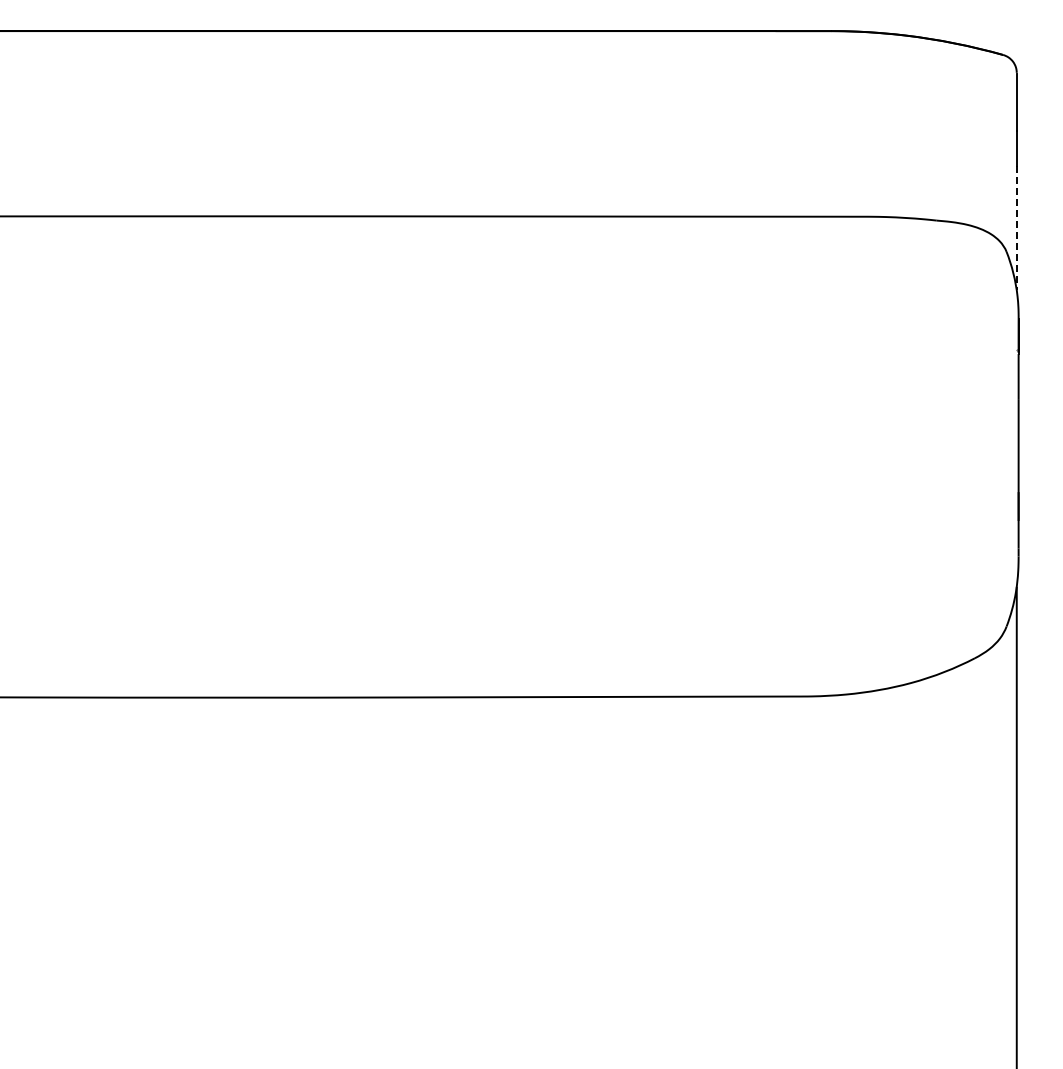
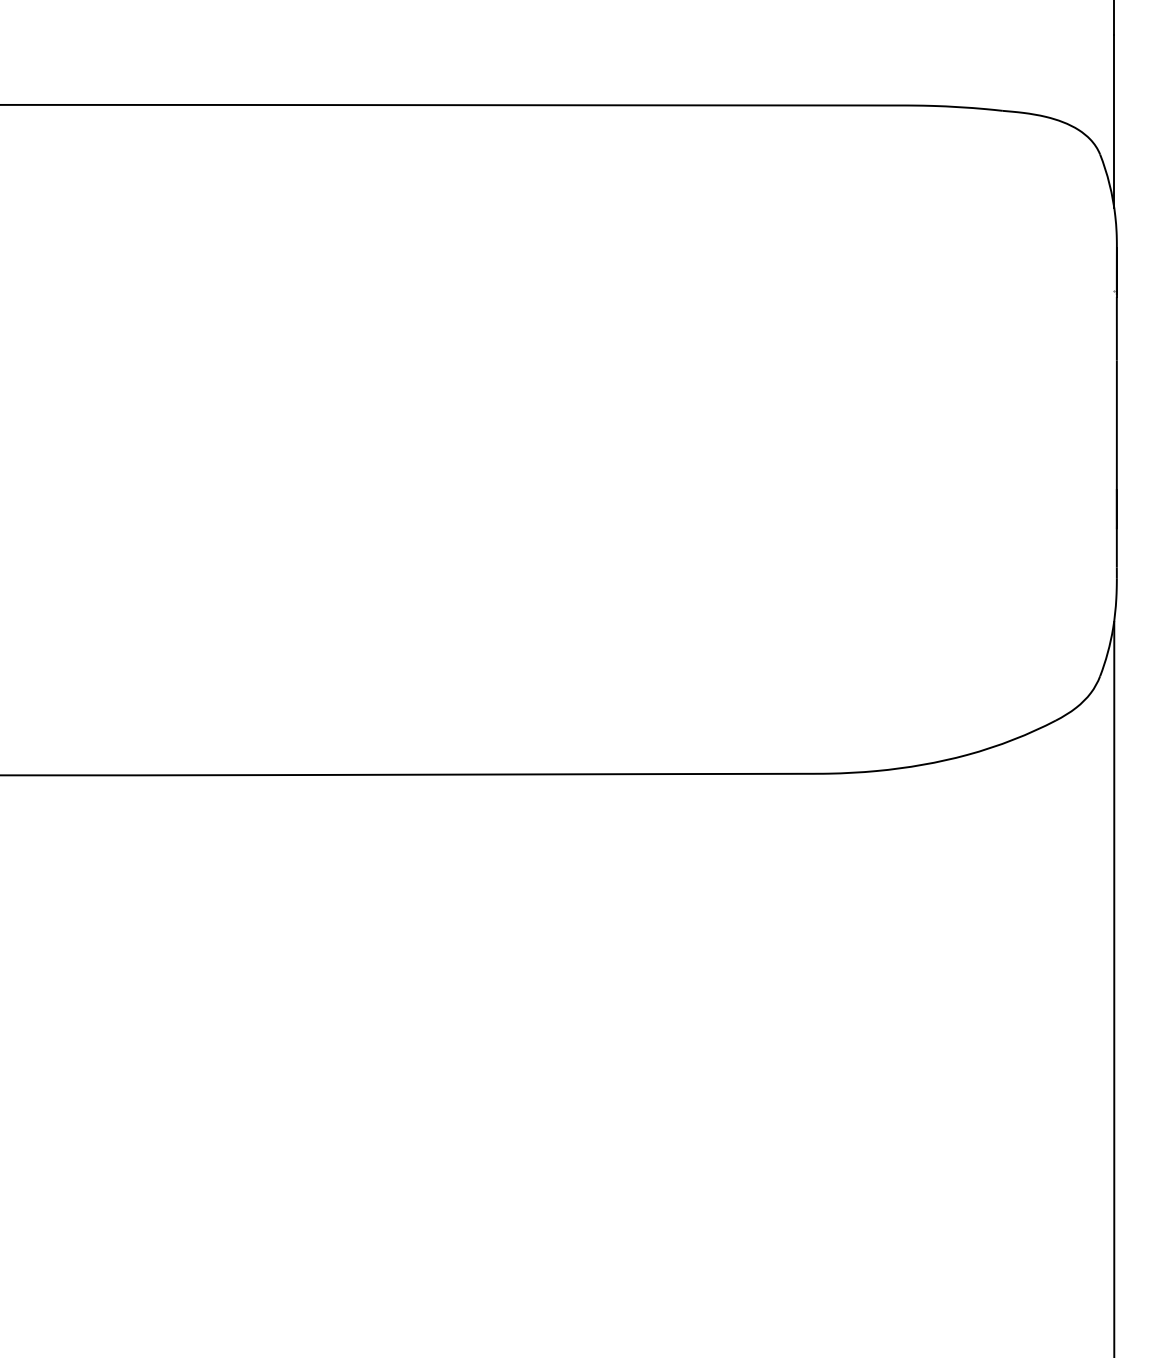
line: (1016, 228) -> (1113, 121), dashed -> solid

